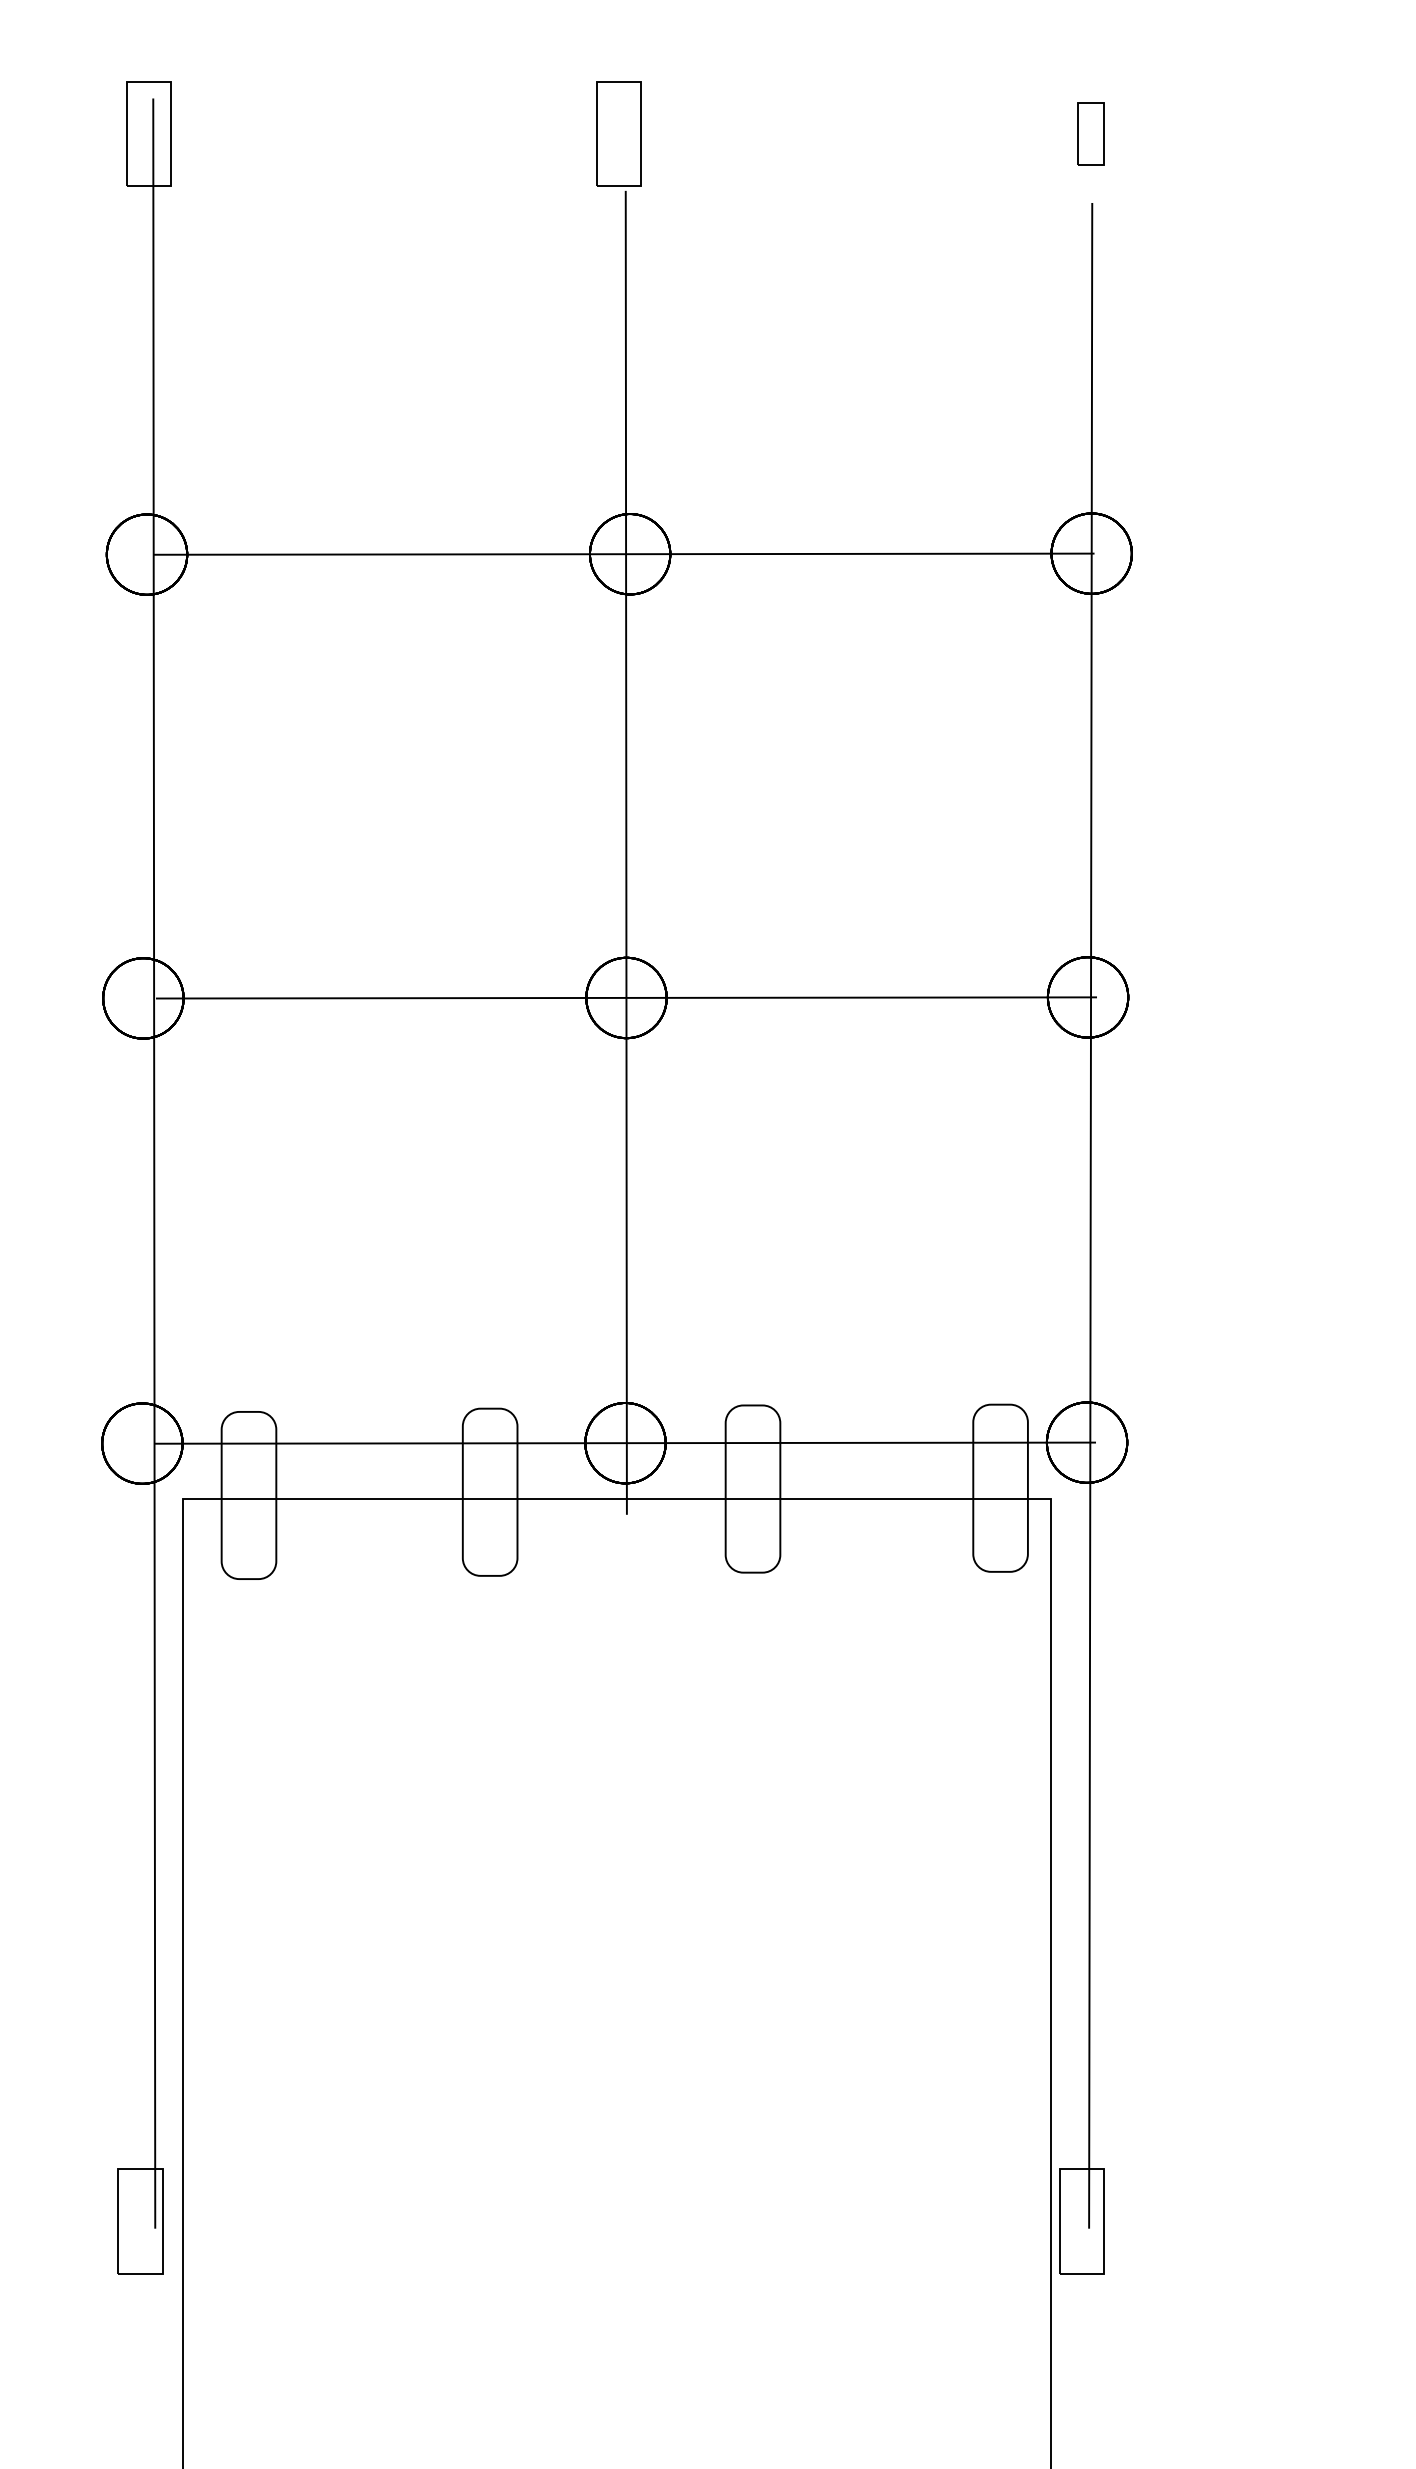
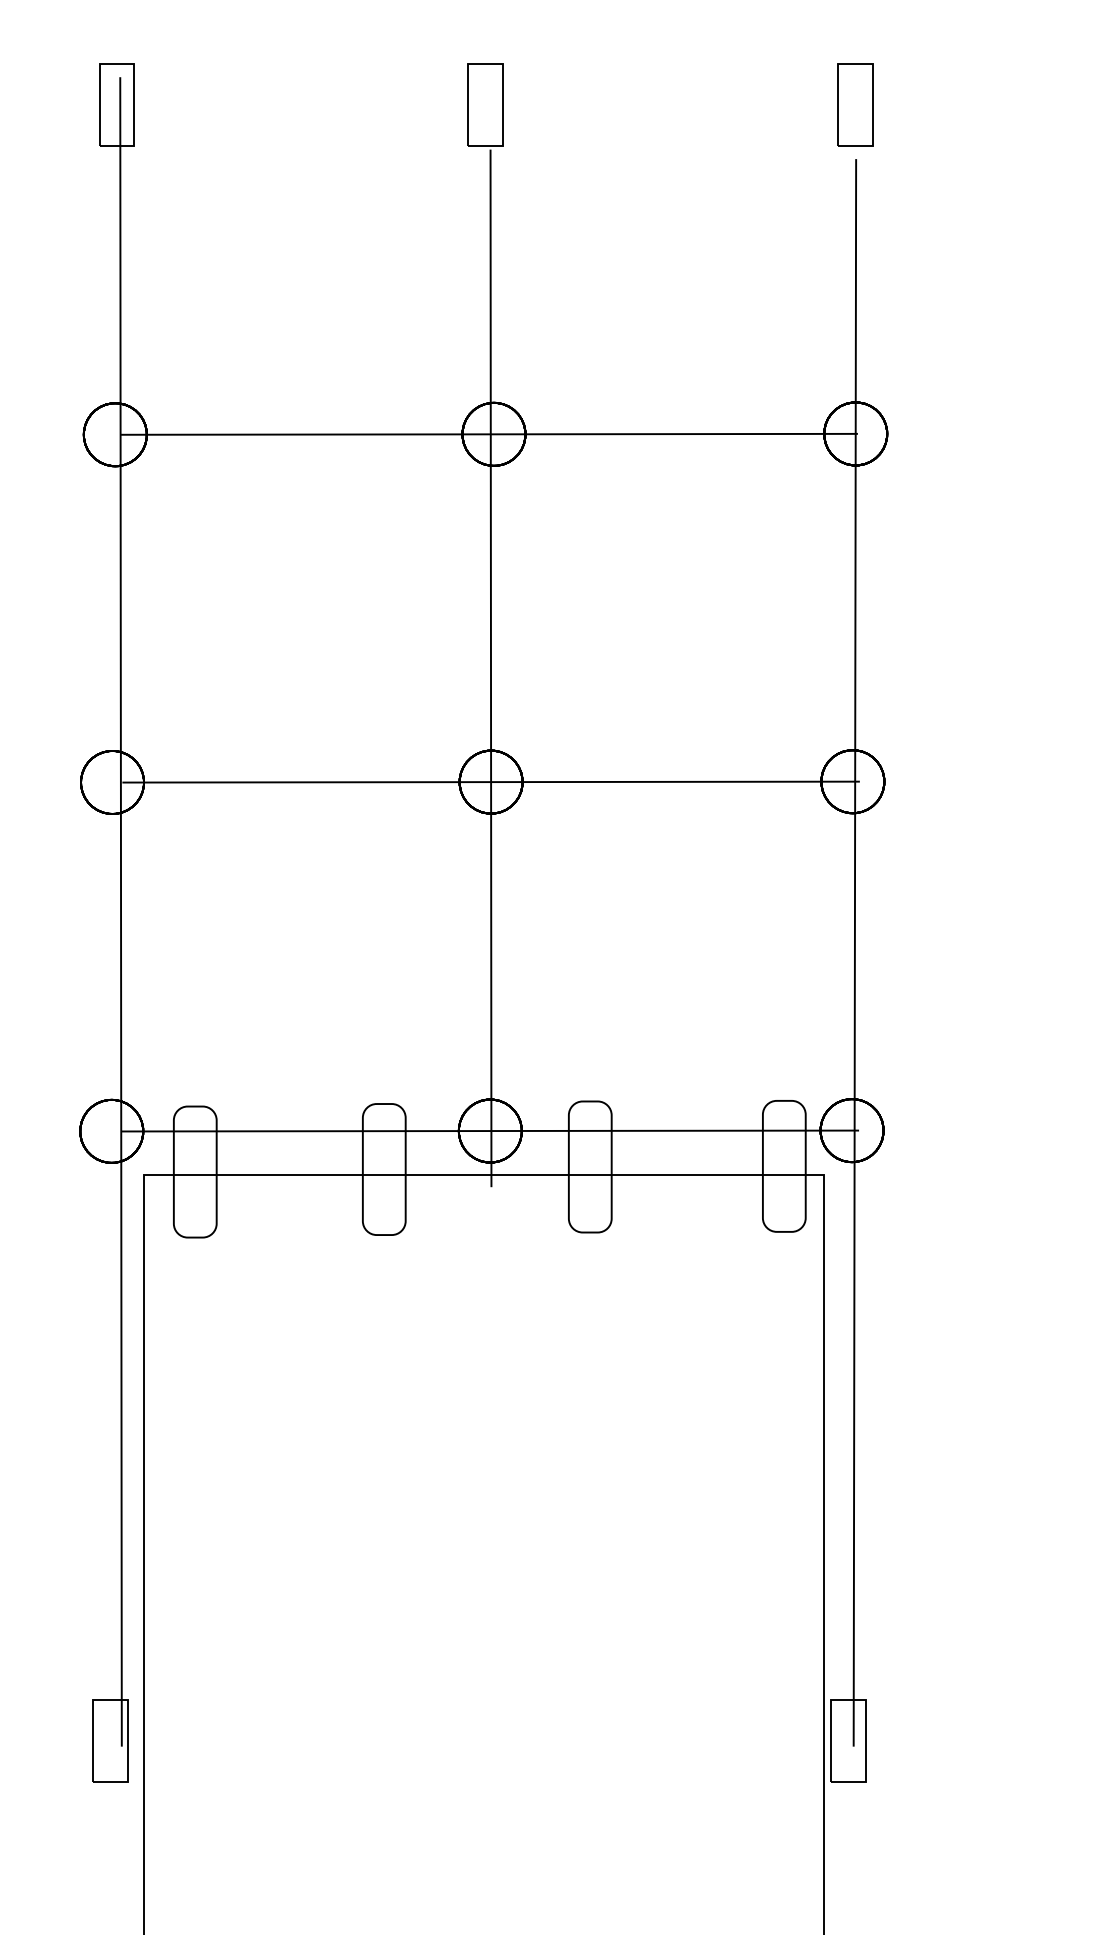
part: (1090, 133) -> (854, 104), size x1.67

